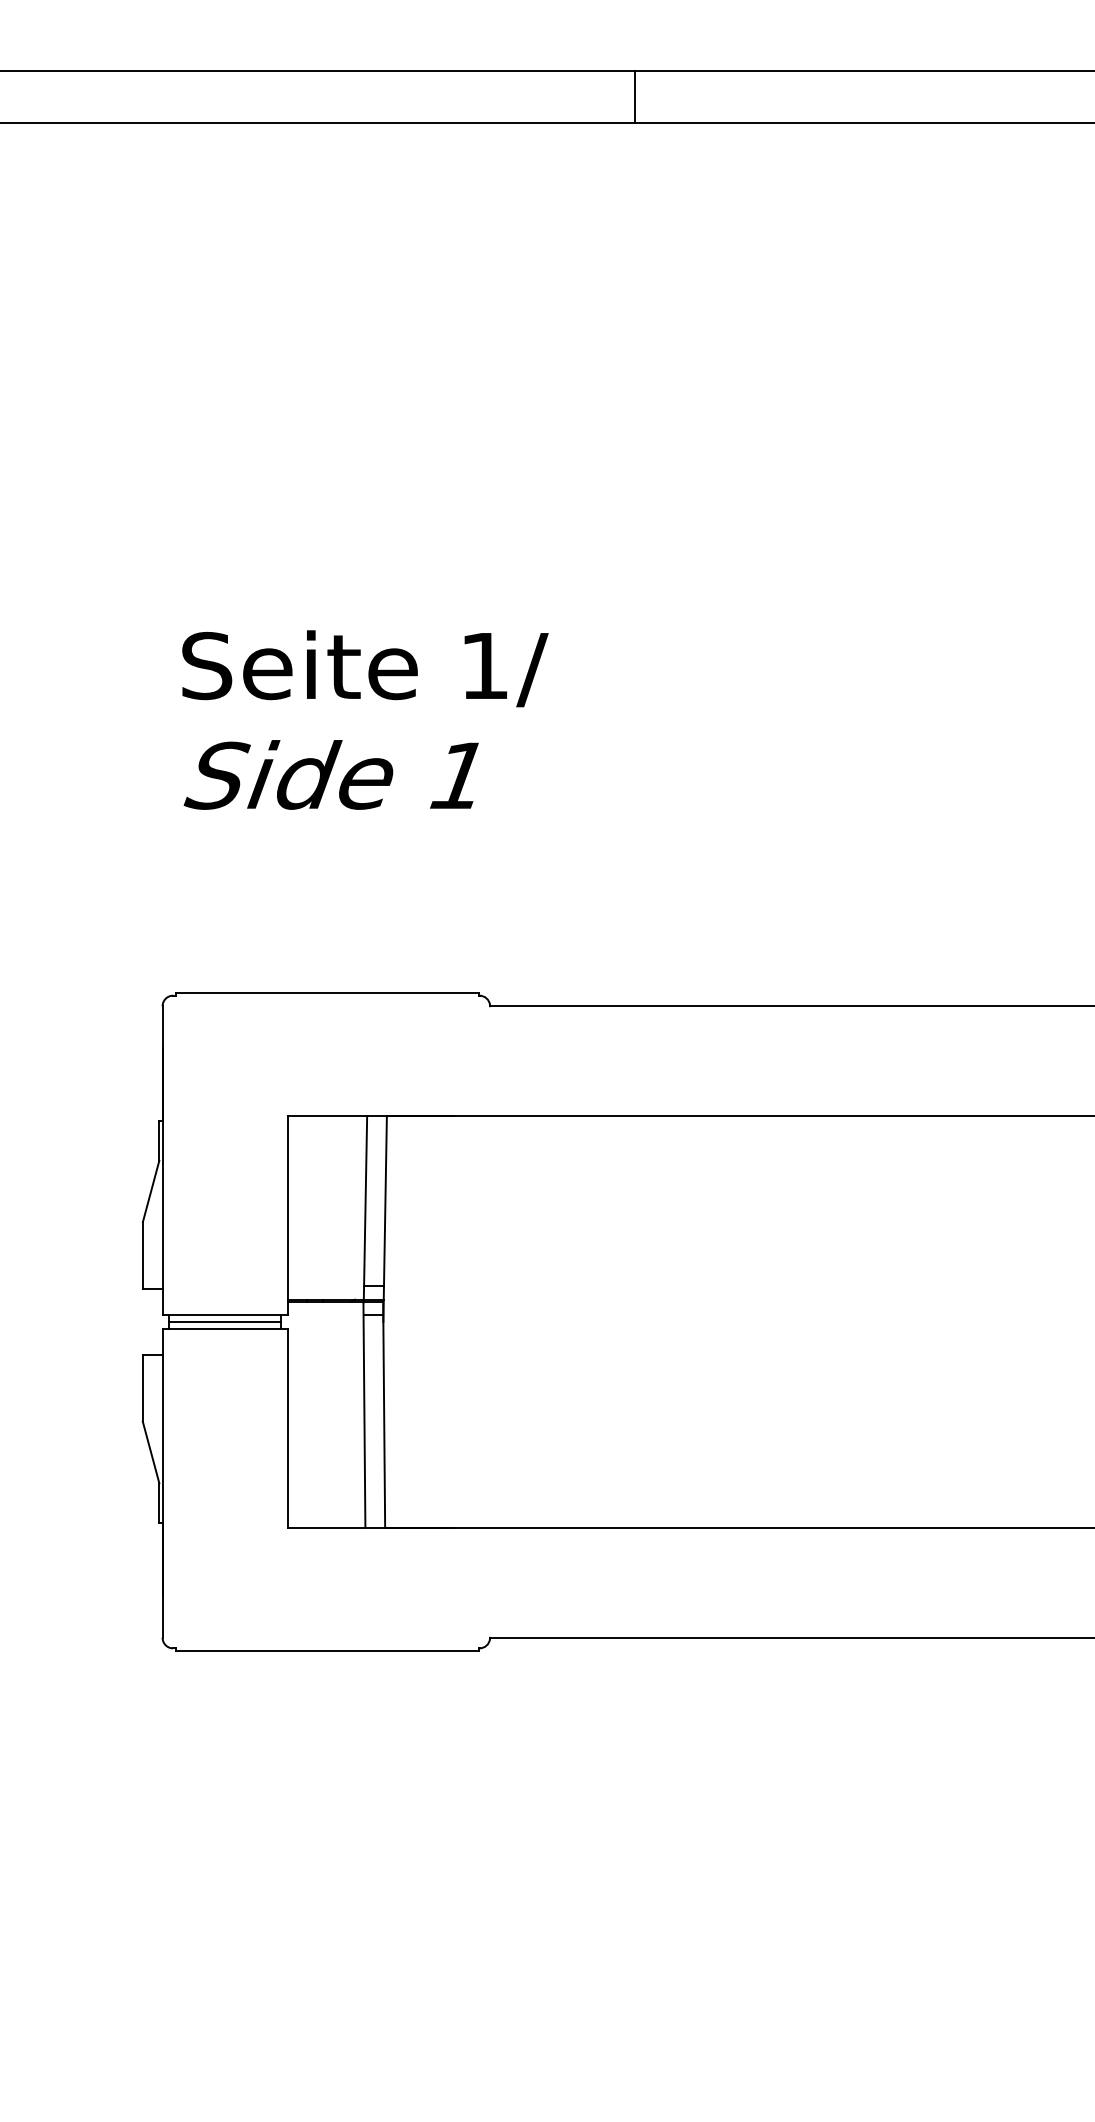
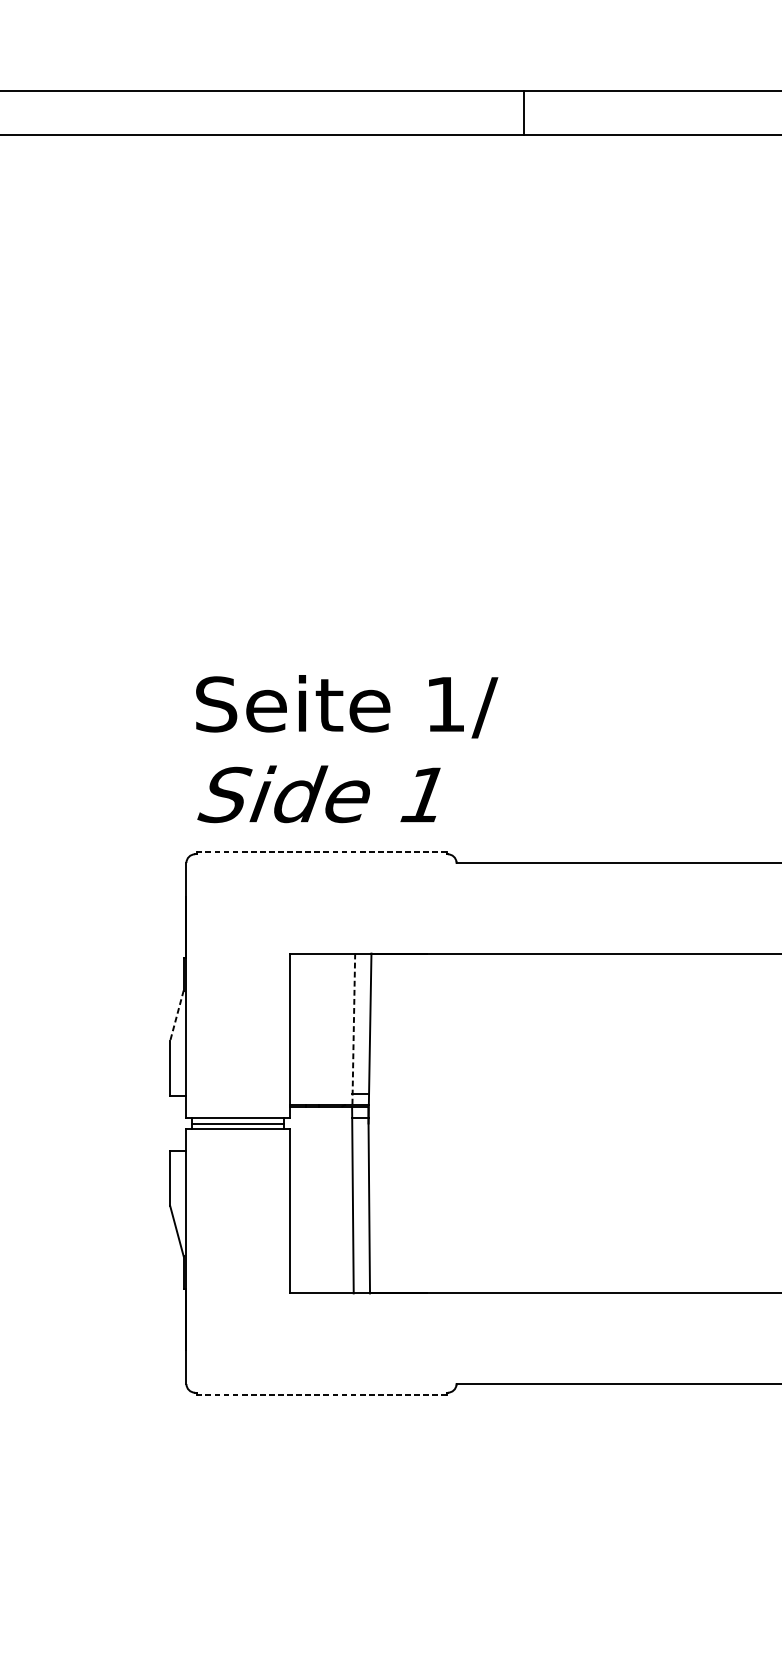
line: (635, 96) -> (524, 112), moved
text: (365, 719) -> (347, 748), moved
line: (326, 993) -> (321, 852), solid -> dashed
line: (151, 1191) -> (177, 1015), solid -> dashed
line: (365, 1209) -> (353, 1030), solid -> dashed
line: (326, 1651) -> (321, 1395), solid -> dashed

